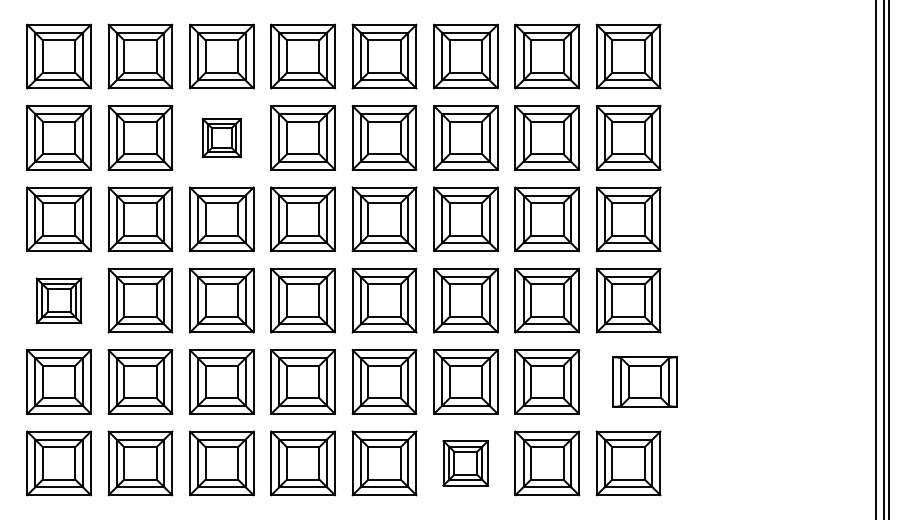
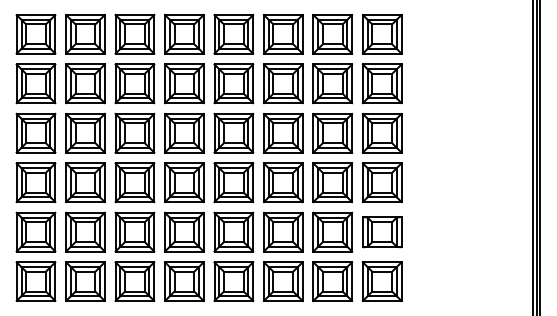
part: (221, 137) -> (134, 83), size x1.67
part: (58, 300) -> (35, 182), size x1.43
part: (645, 382) -> (382, 232), moved
part: (464, 463) -> (282, 281), size x1.43

